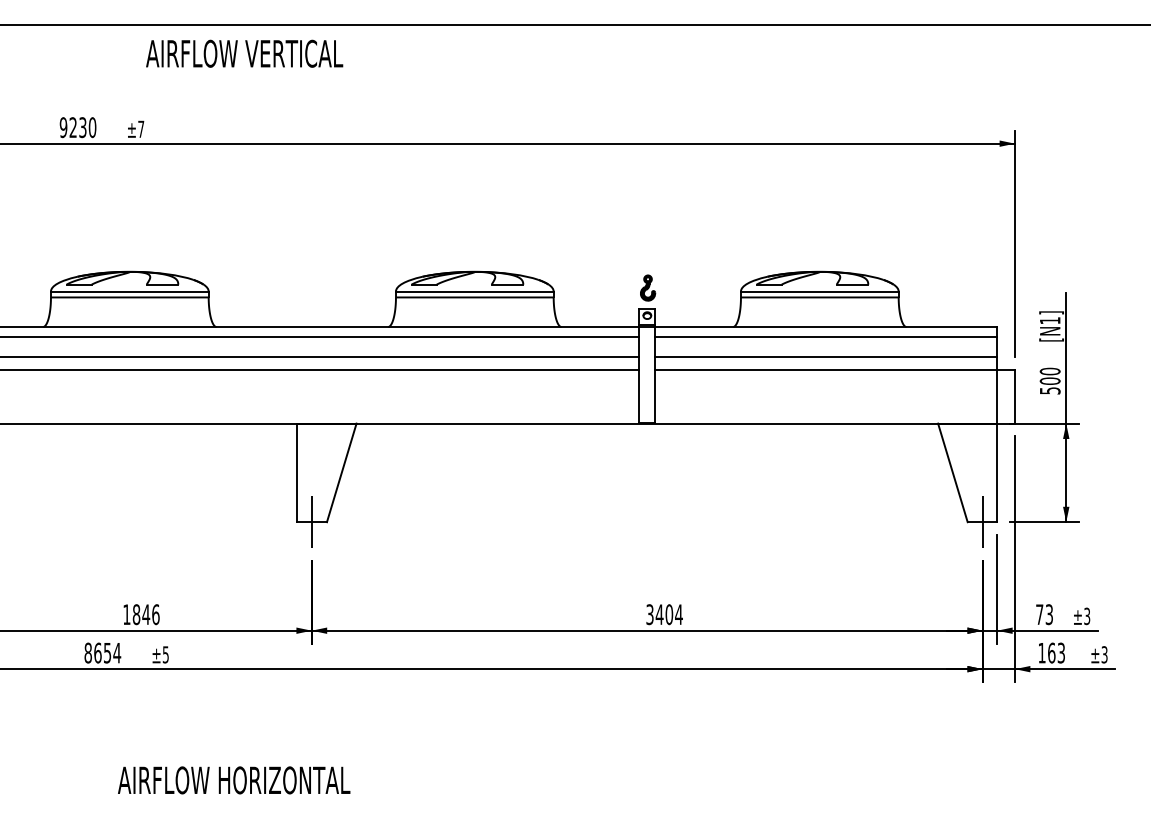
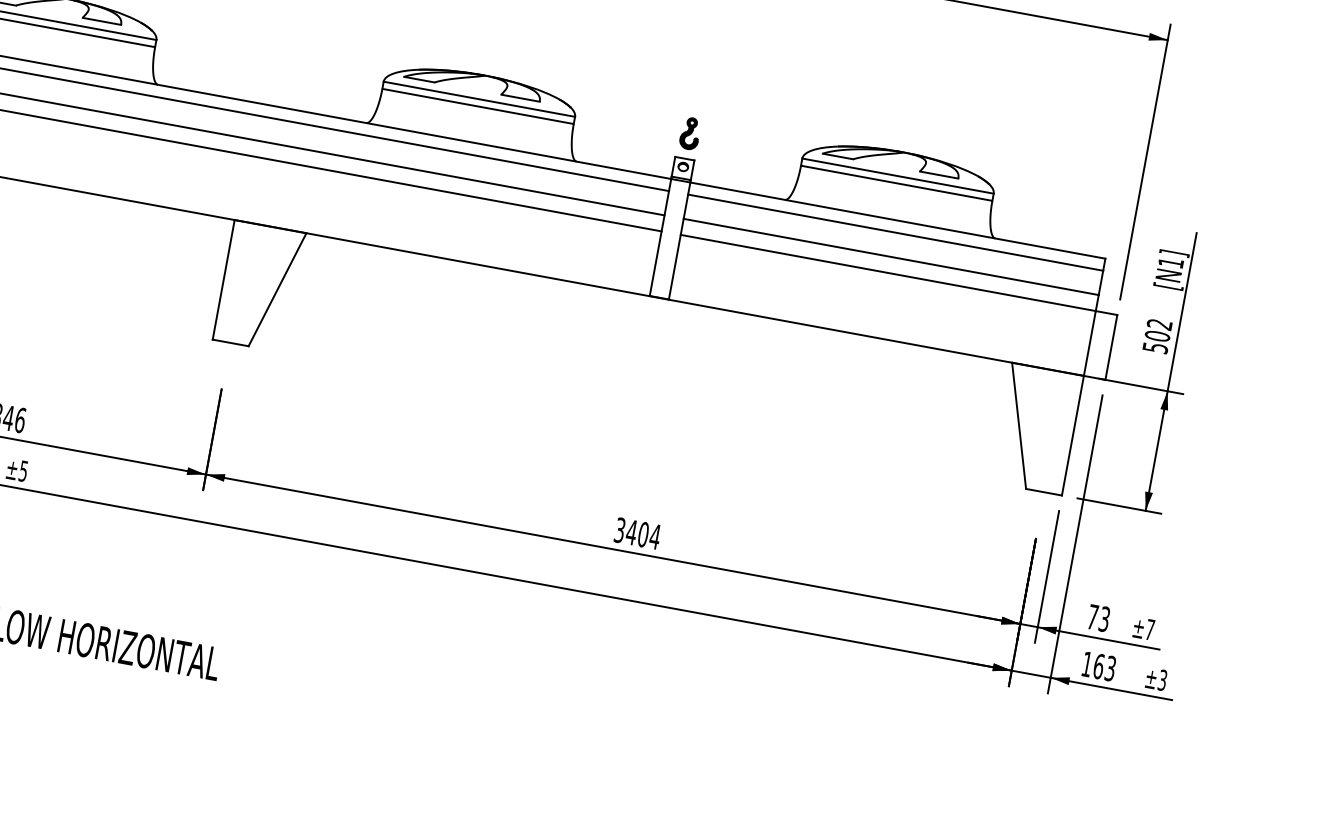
text: (1049, 371) -> (1158, 324), 500 -> 502
line: (311, 521) -> (229, 341), removed
line: (982, 521) -> (1044, 491), removed
text: (1087, 616) -> (1150, 630), ±3 -> ±7

